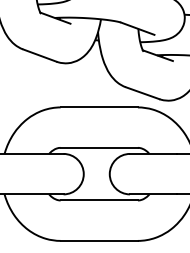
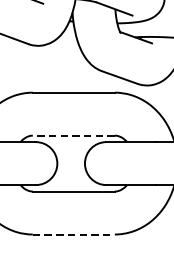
line: (99, 147) -> (74, 135), solid -> dashed
line: (99, 240) -> (74, 234), solid -> dashed

